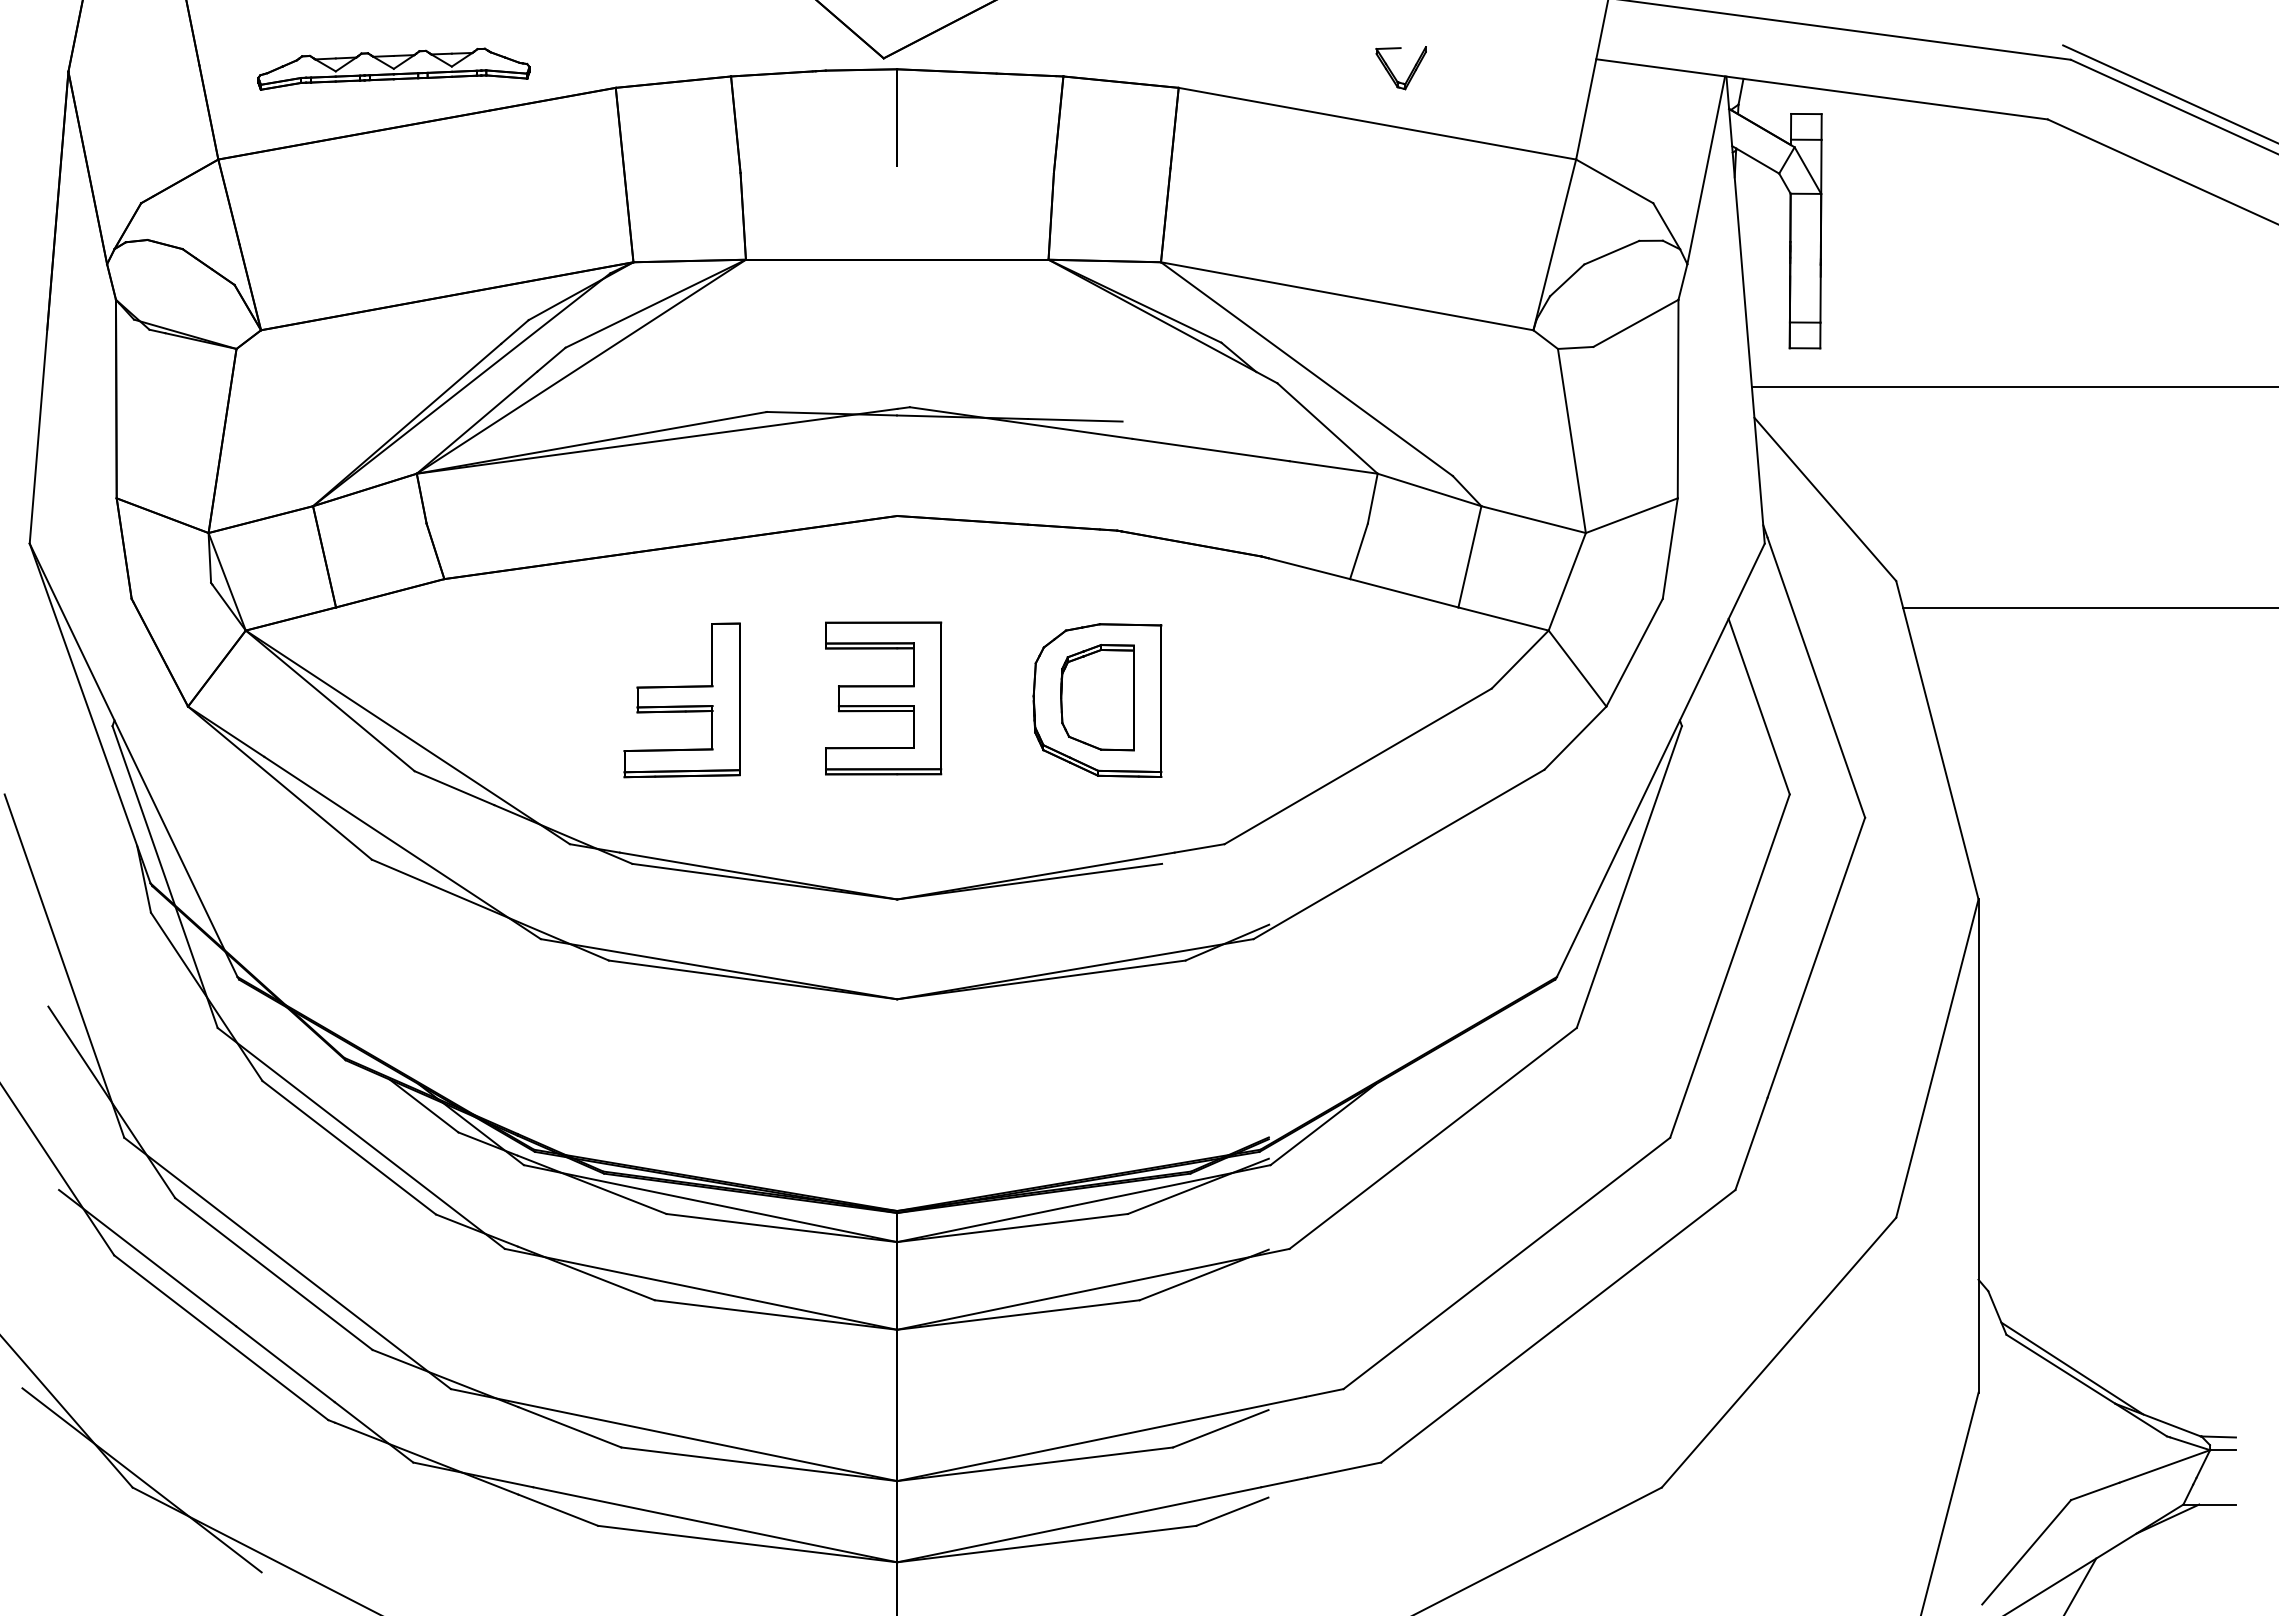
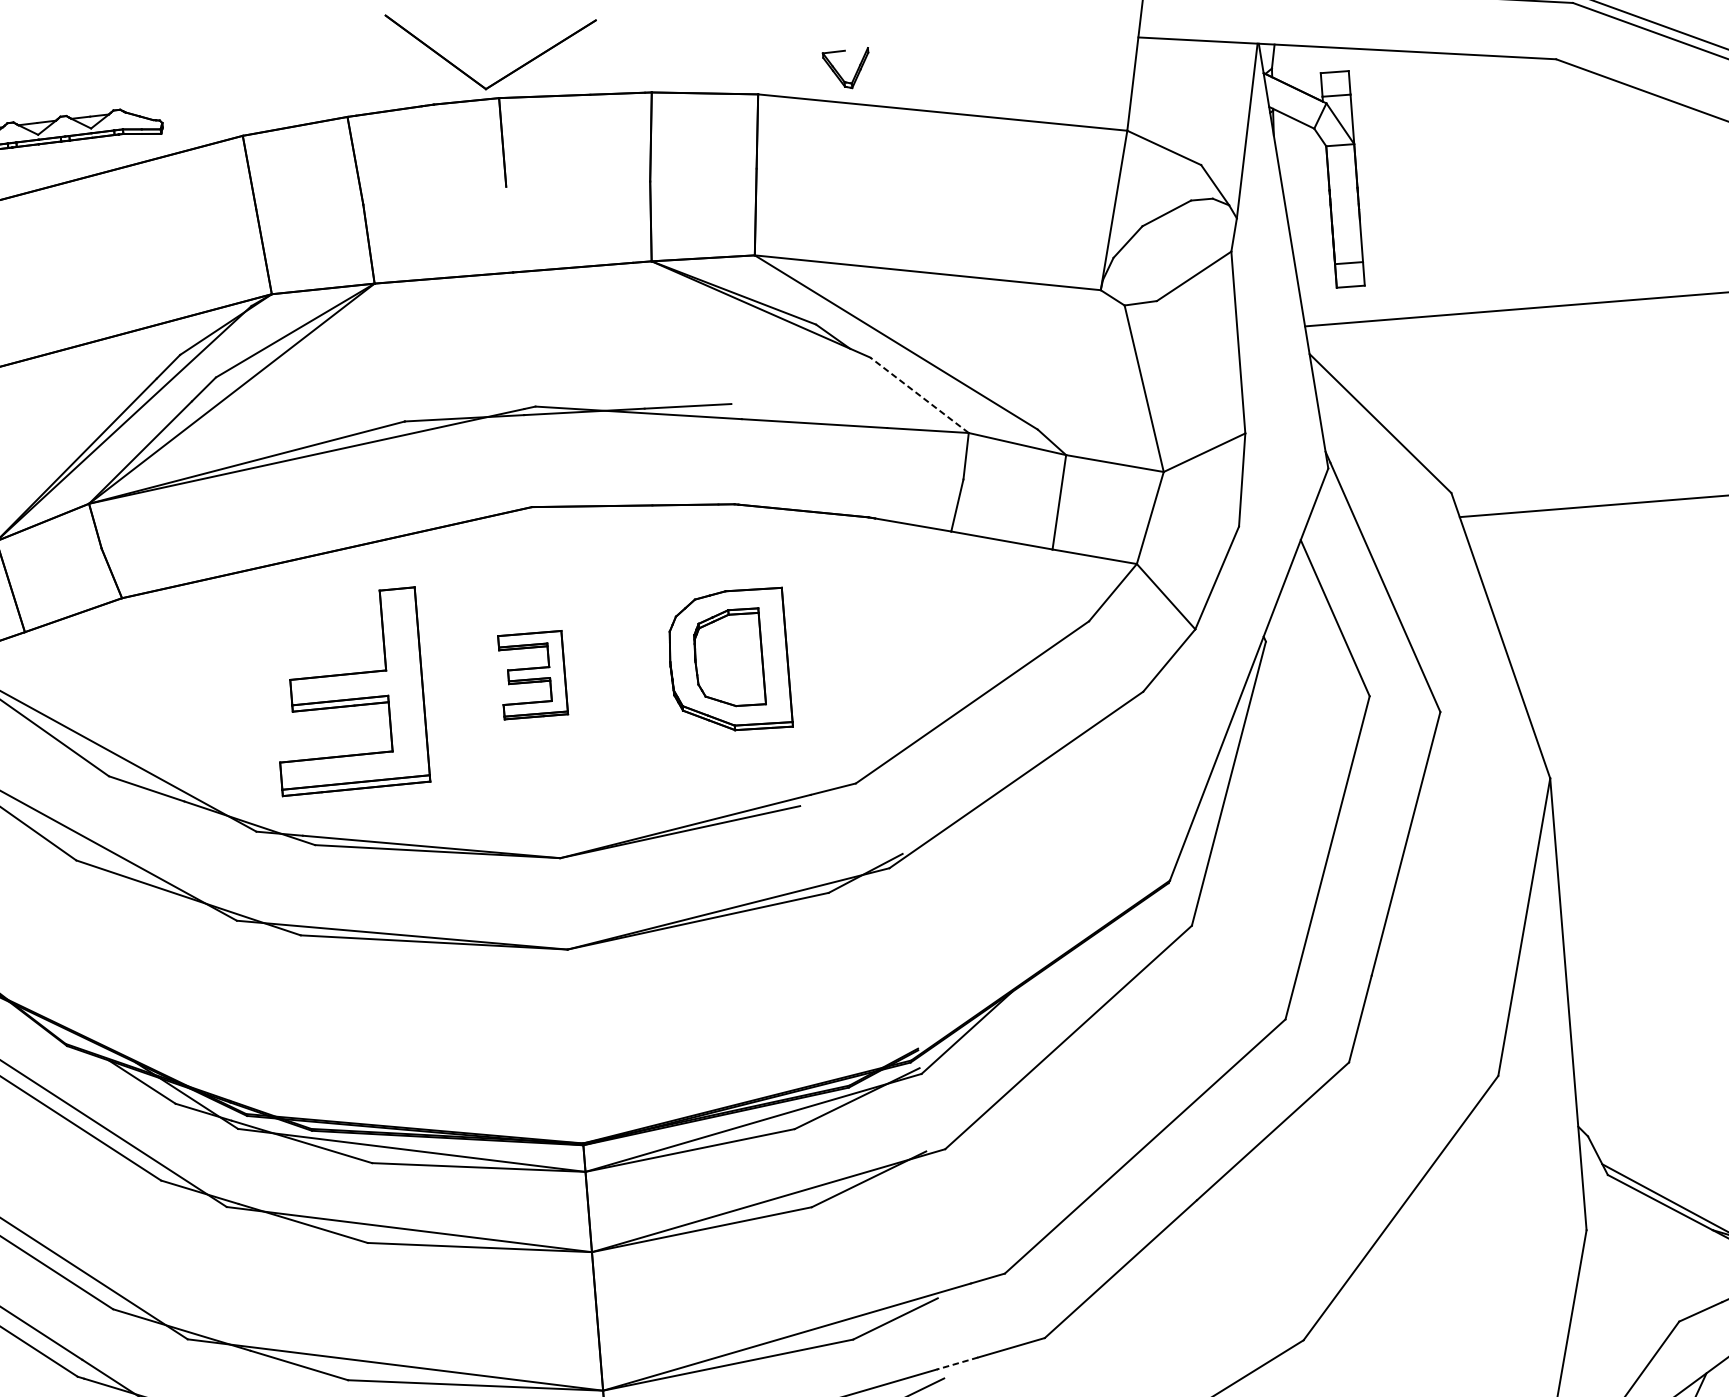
part: (1393, 73) -> (840, 74), moved
line: (1327, 428) -> (919, 395), solid -> dashed
part: (883, 698) -> (532, 675), size x0.6
part: (681, 700) -> (348, 691), size x1.4
line: (1283, 1482) -> (956, 1363), solid -> dashed

